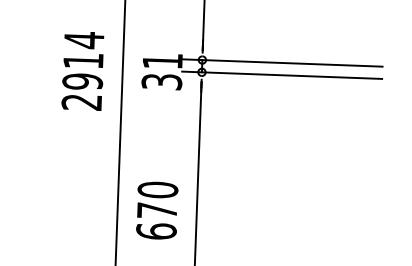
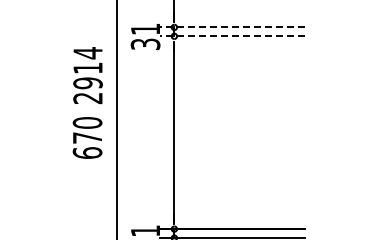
line: (282, 63) -> (232, 27), solid -> dashed
text: (82, 70) -> (87, 75), moved
line: (281, 75) -> (232, 36), solid -> dashed
text: (157, 210) -> (87, 137), moved

